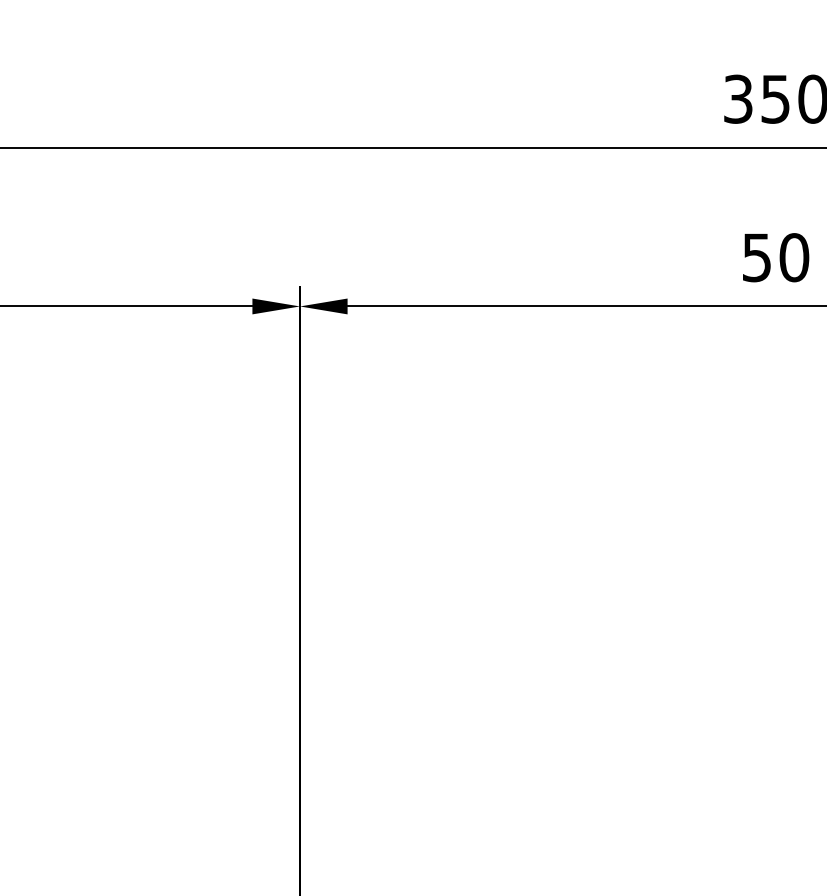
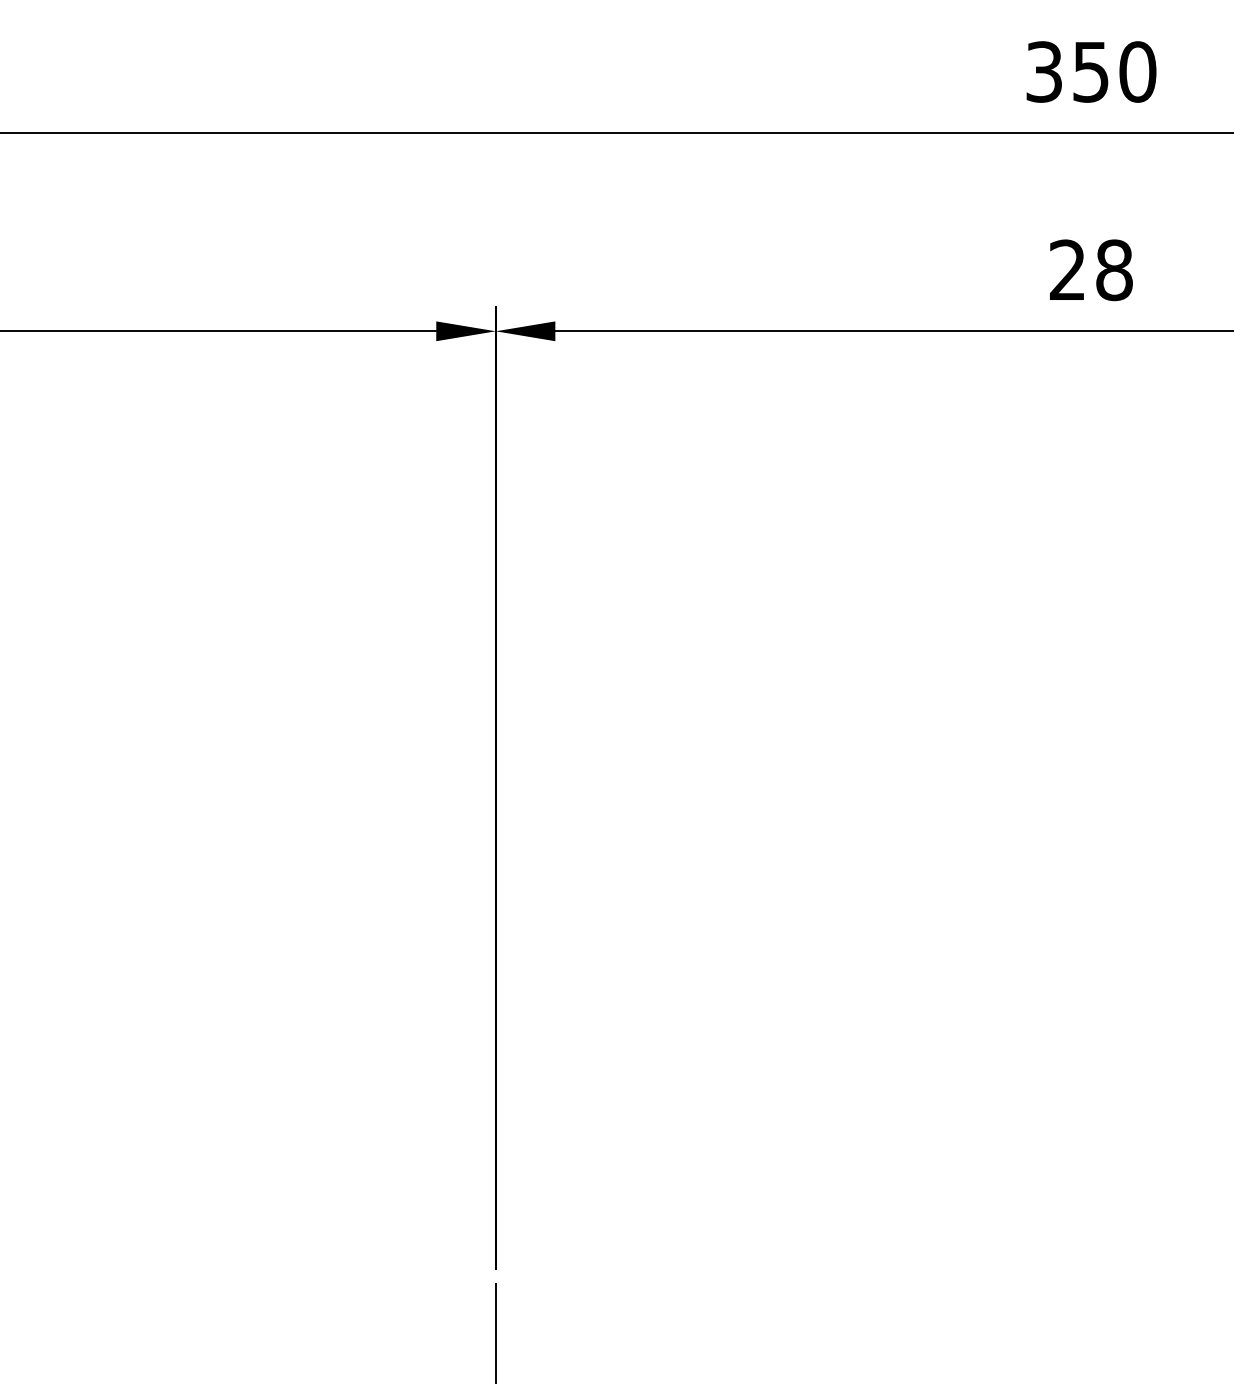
text: (776, 257) -> (1091, 270), 50 -> 28

